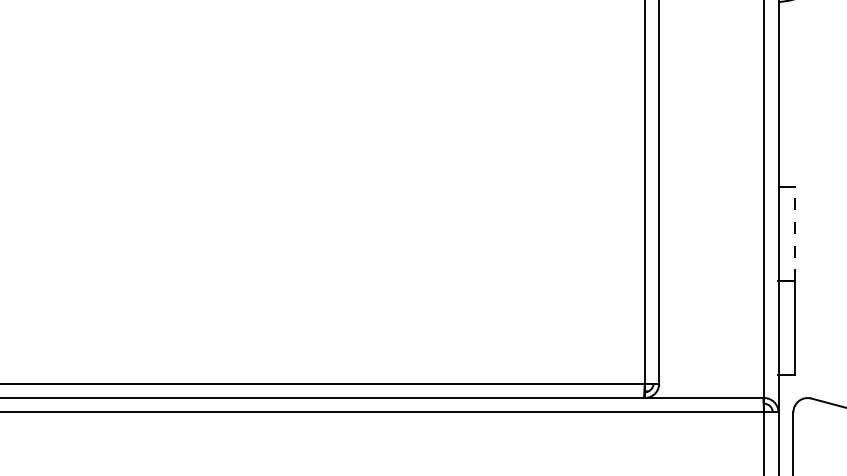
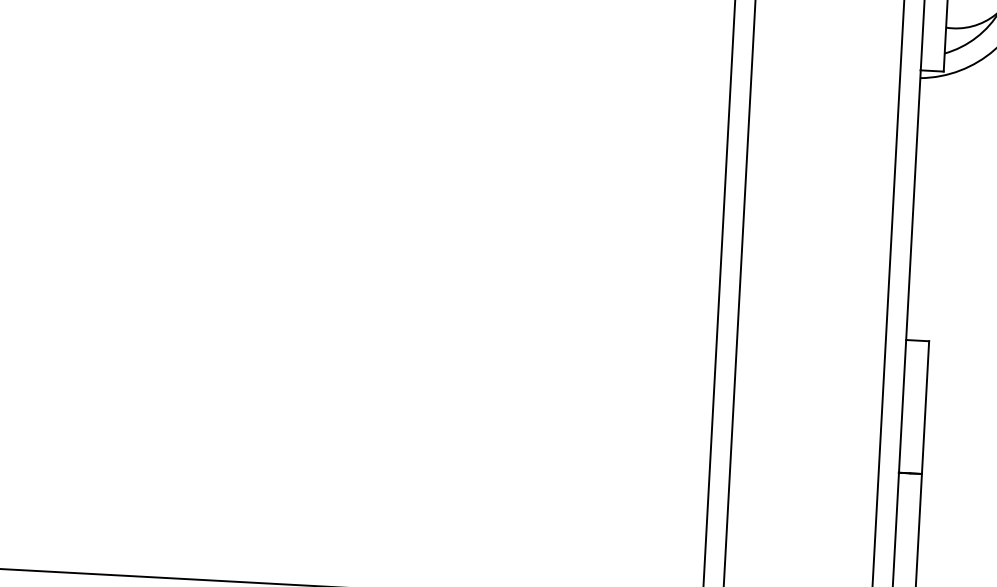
line: (794, 234) -> (925, 407), dashed -> solid

